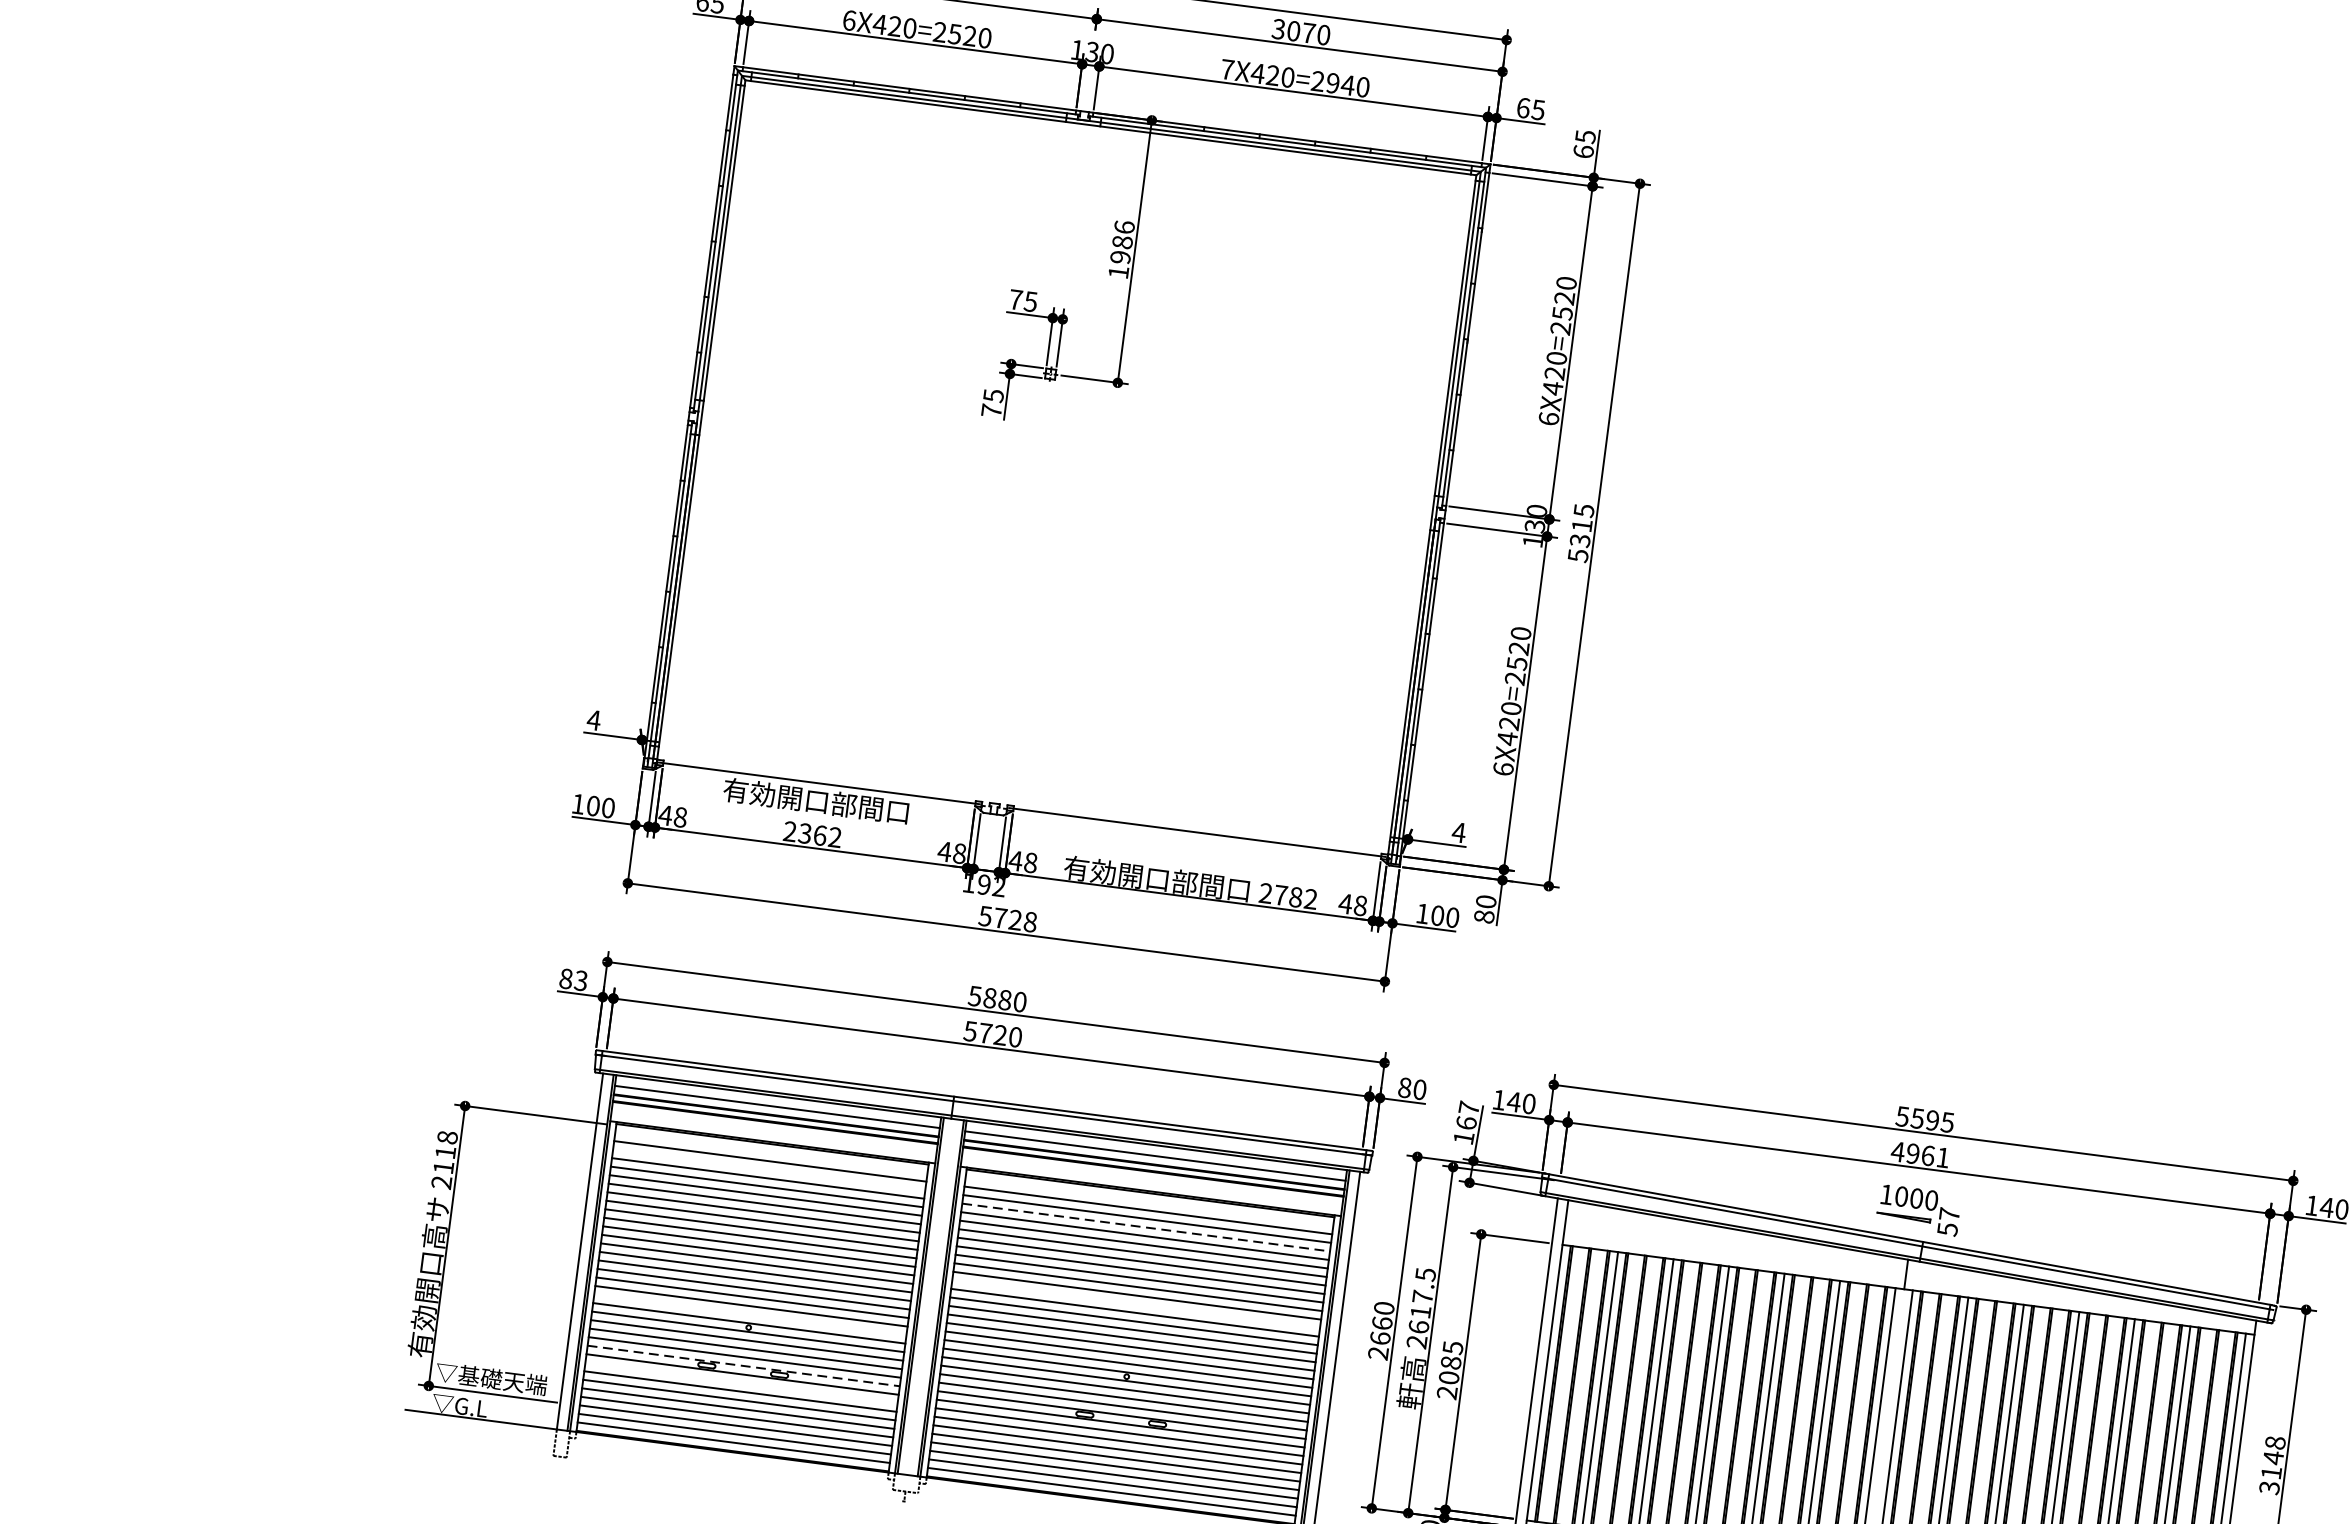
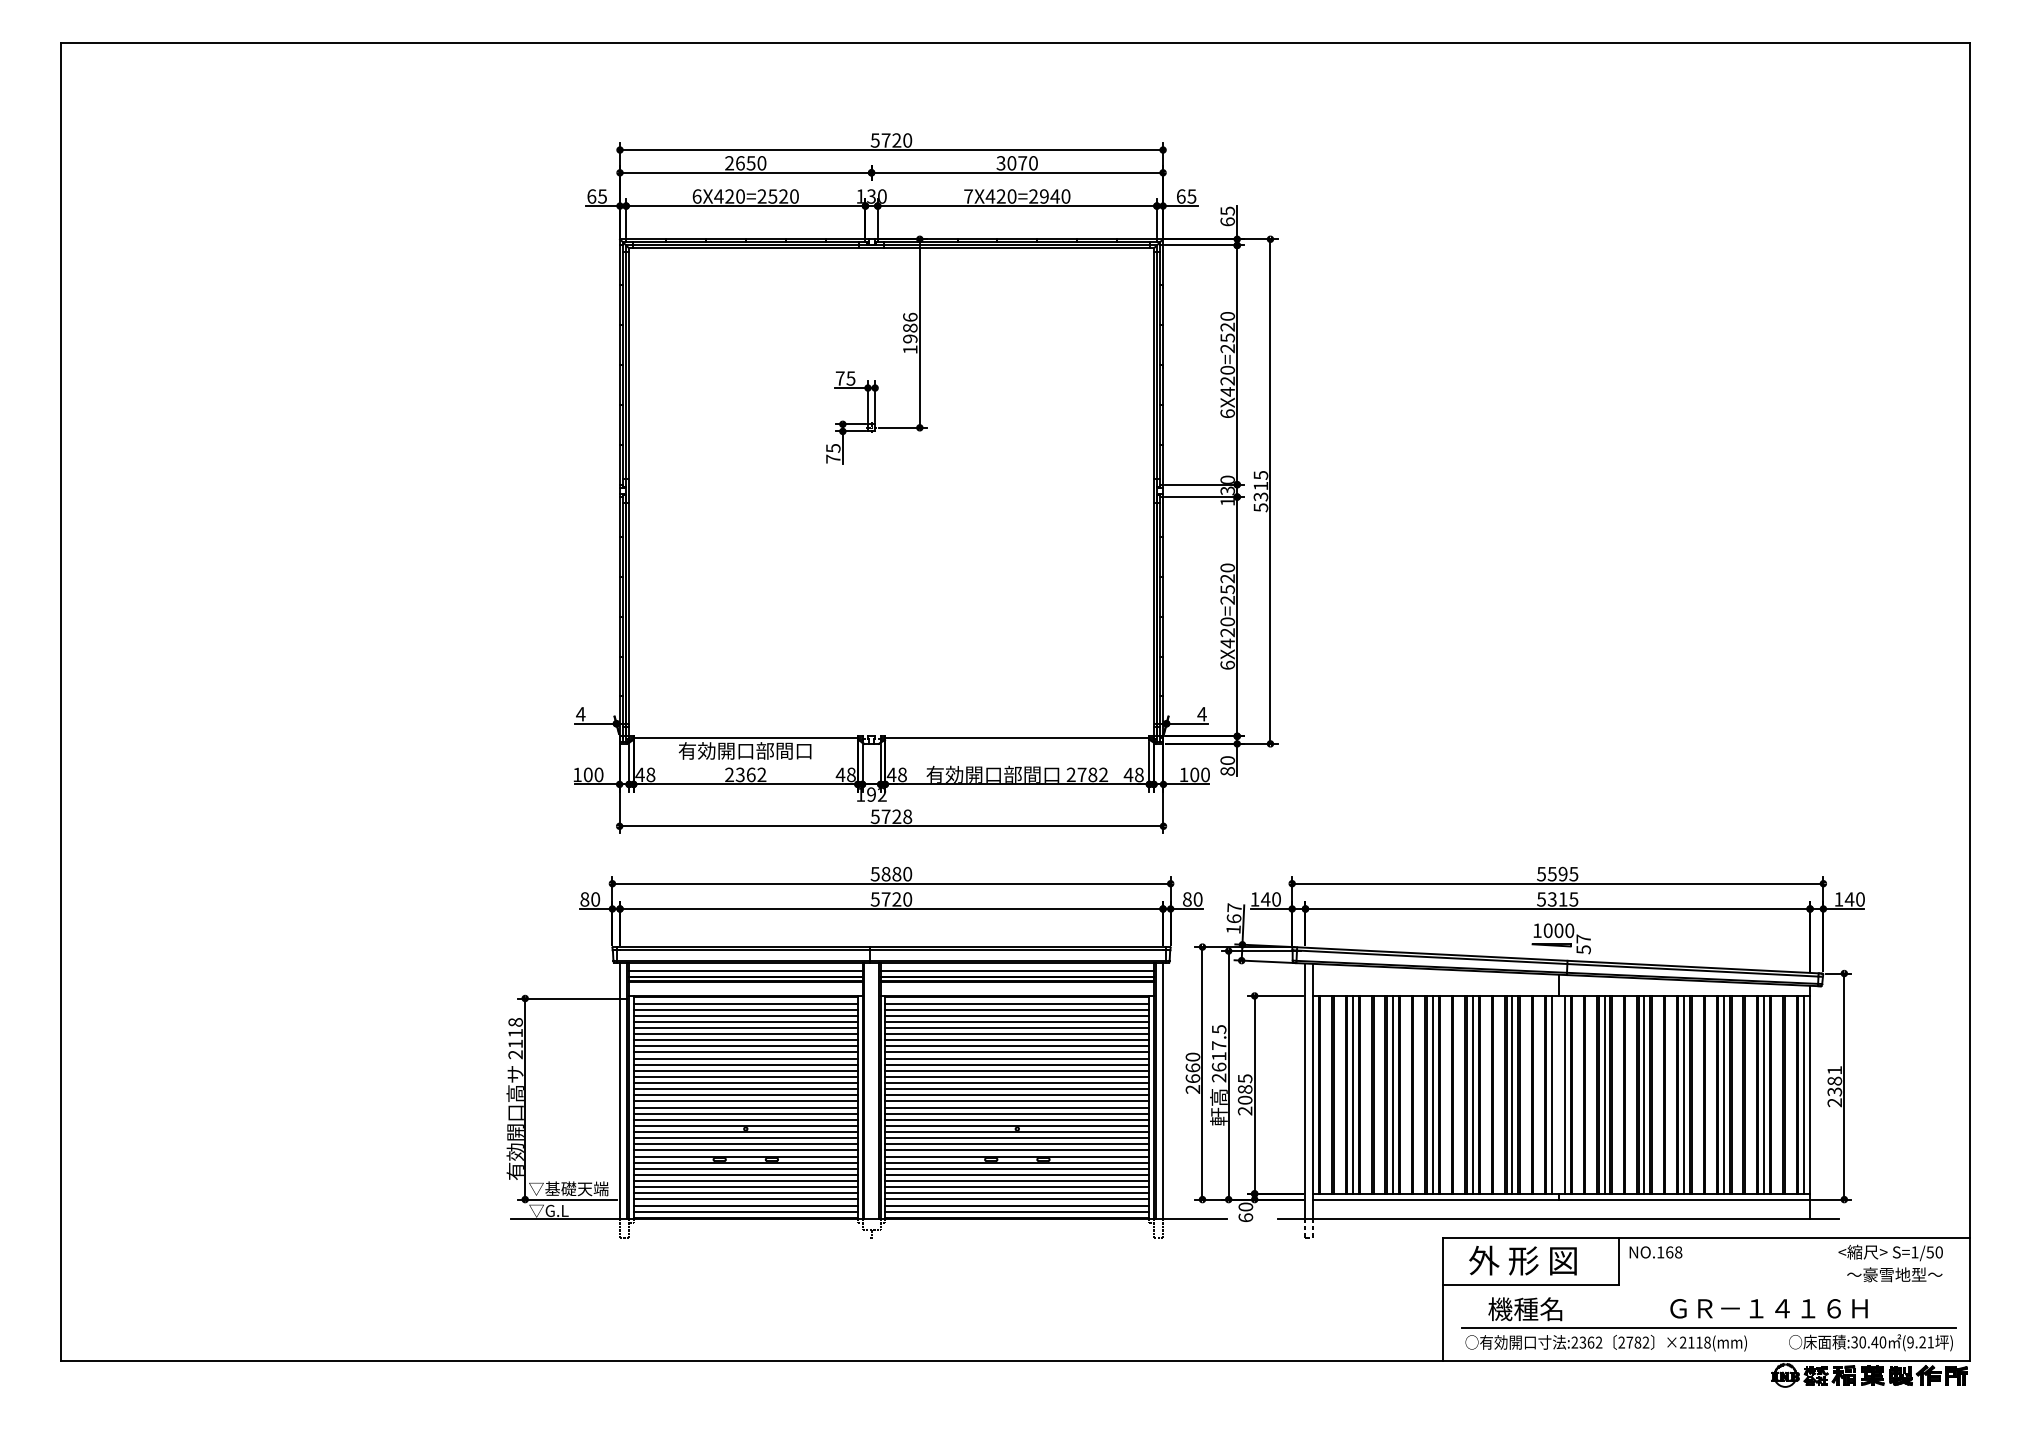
text: (580, 980) -> (595, 899), 83 -> 80
line: (770, 1152) -> (745, 1003), added
text: (1920, 1154) -> (1557, 899), 4961 -> 5315
line: (768, 1169) -> (745, 1015), added
line: (1149, 1201) -> (1017, 1003), added
line: (1146, 1227) -> (1017, 1021), dashed -> solid
line: (1136, 1303) -> (1017, 1076), added
line: (750, 1314) -> (745, 1119), added
line: (744, 1365) -> (746, 1156), dashed -> solid
line: (741, 1382) -> (745, 1168), added
text: (2272, 1465) -> (1834, 1086), 3148 -> 2381

